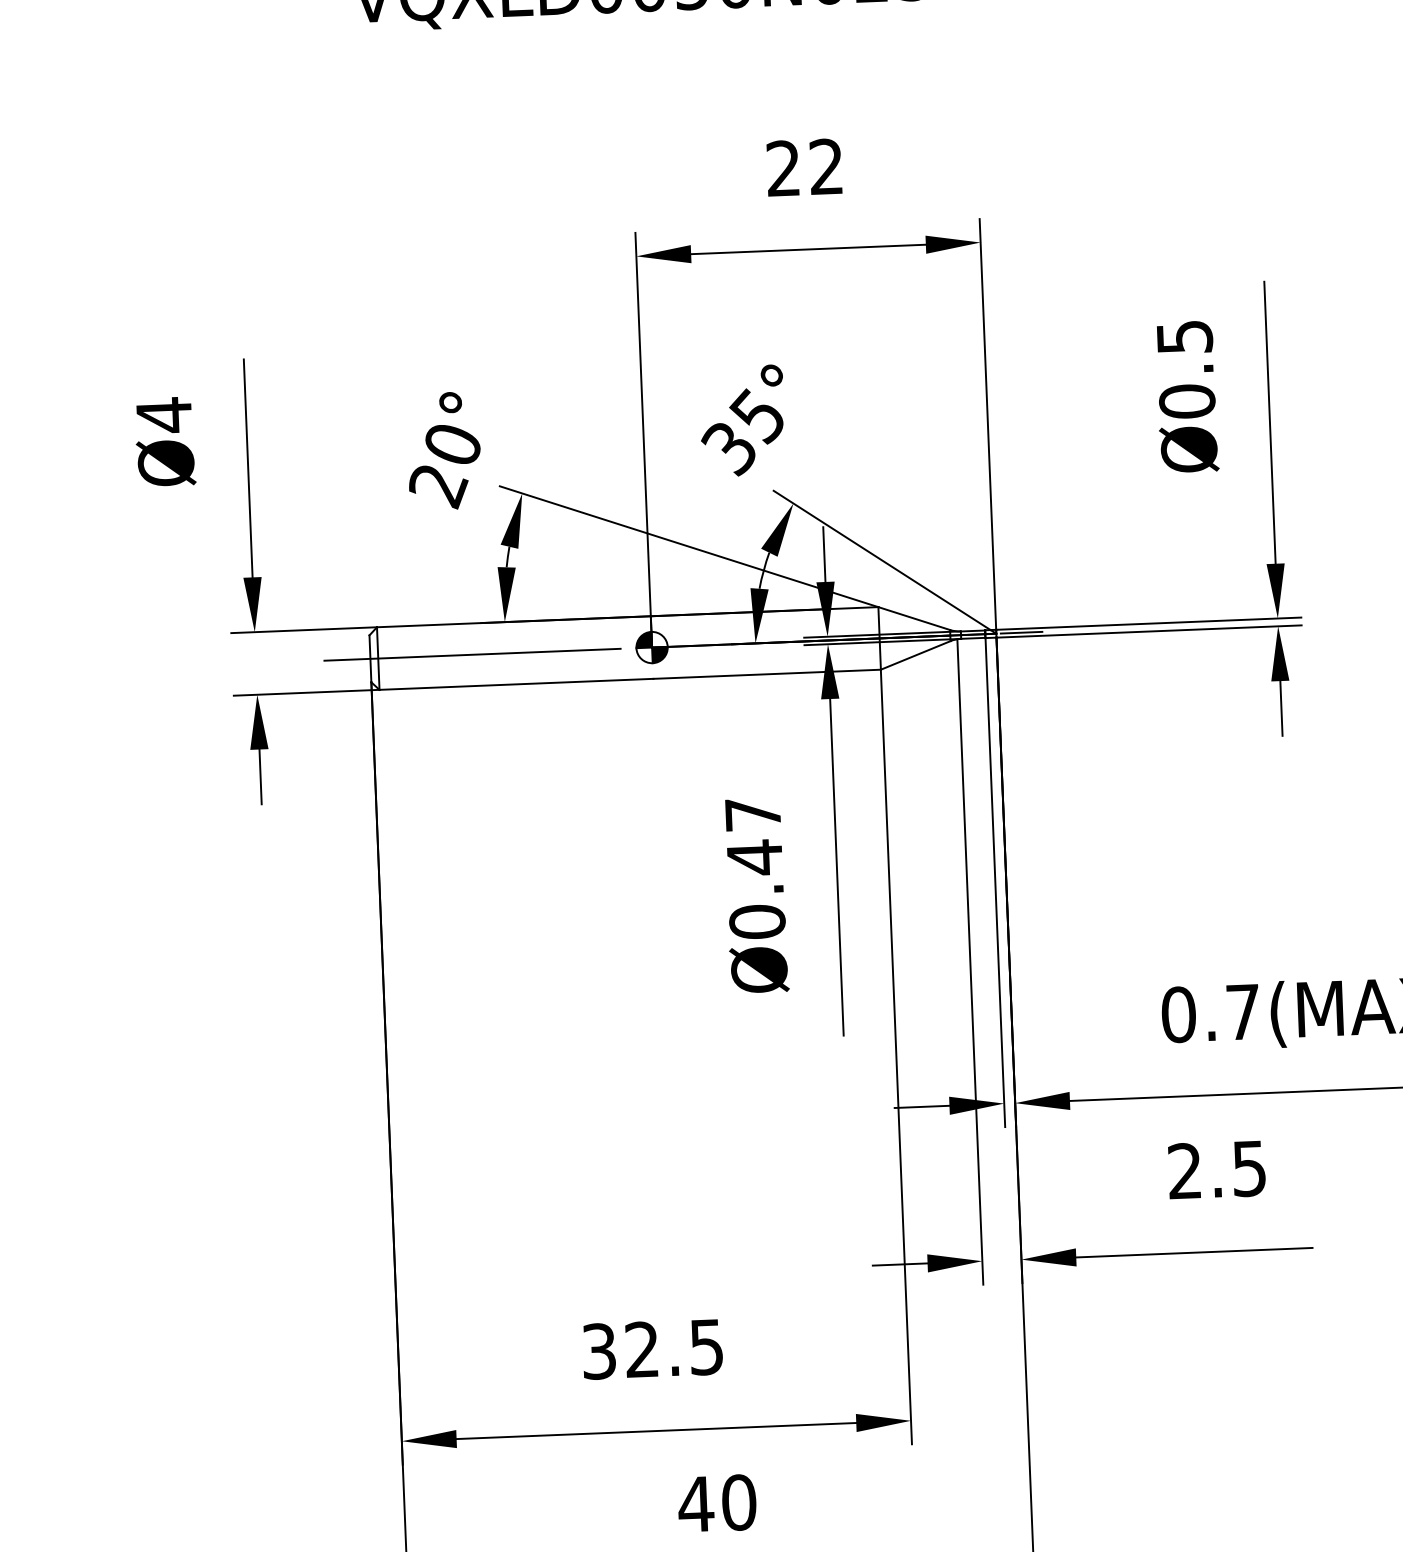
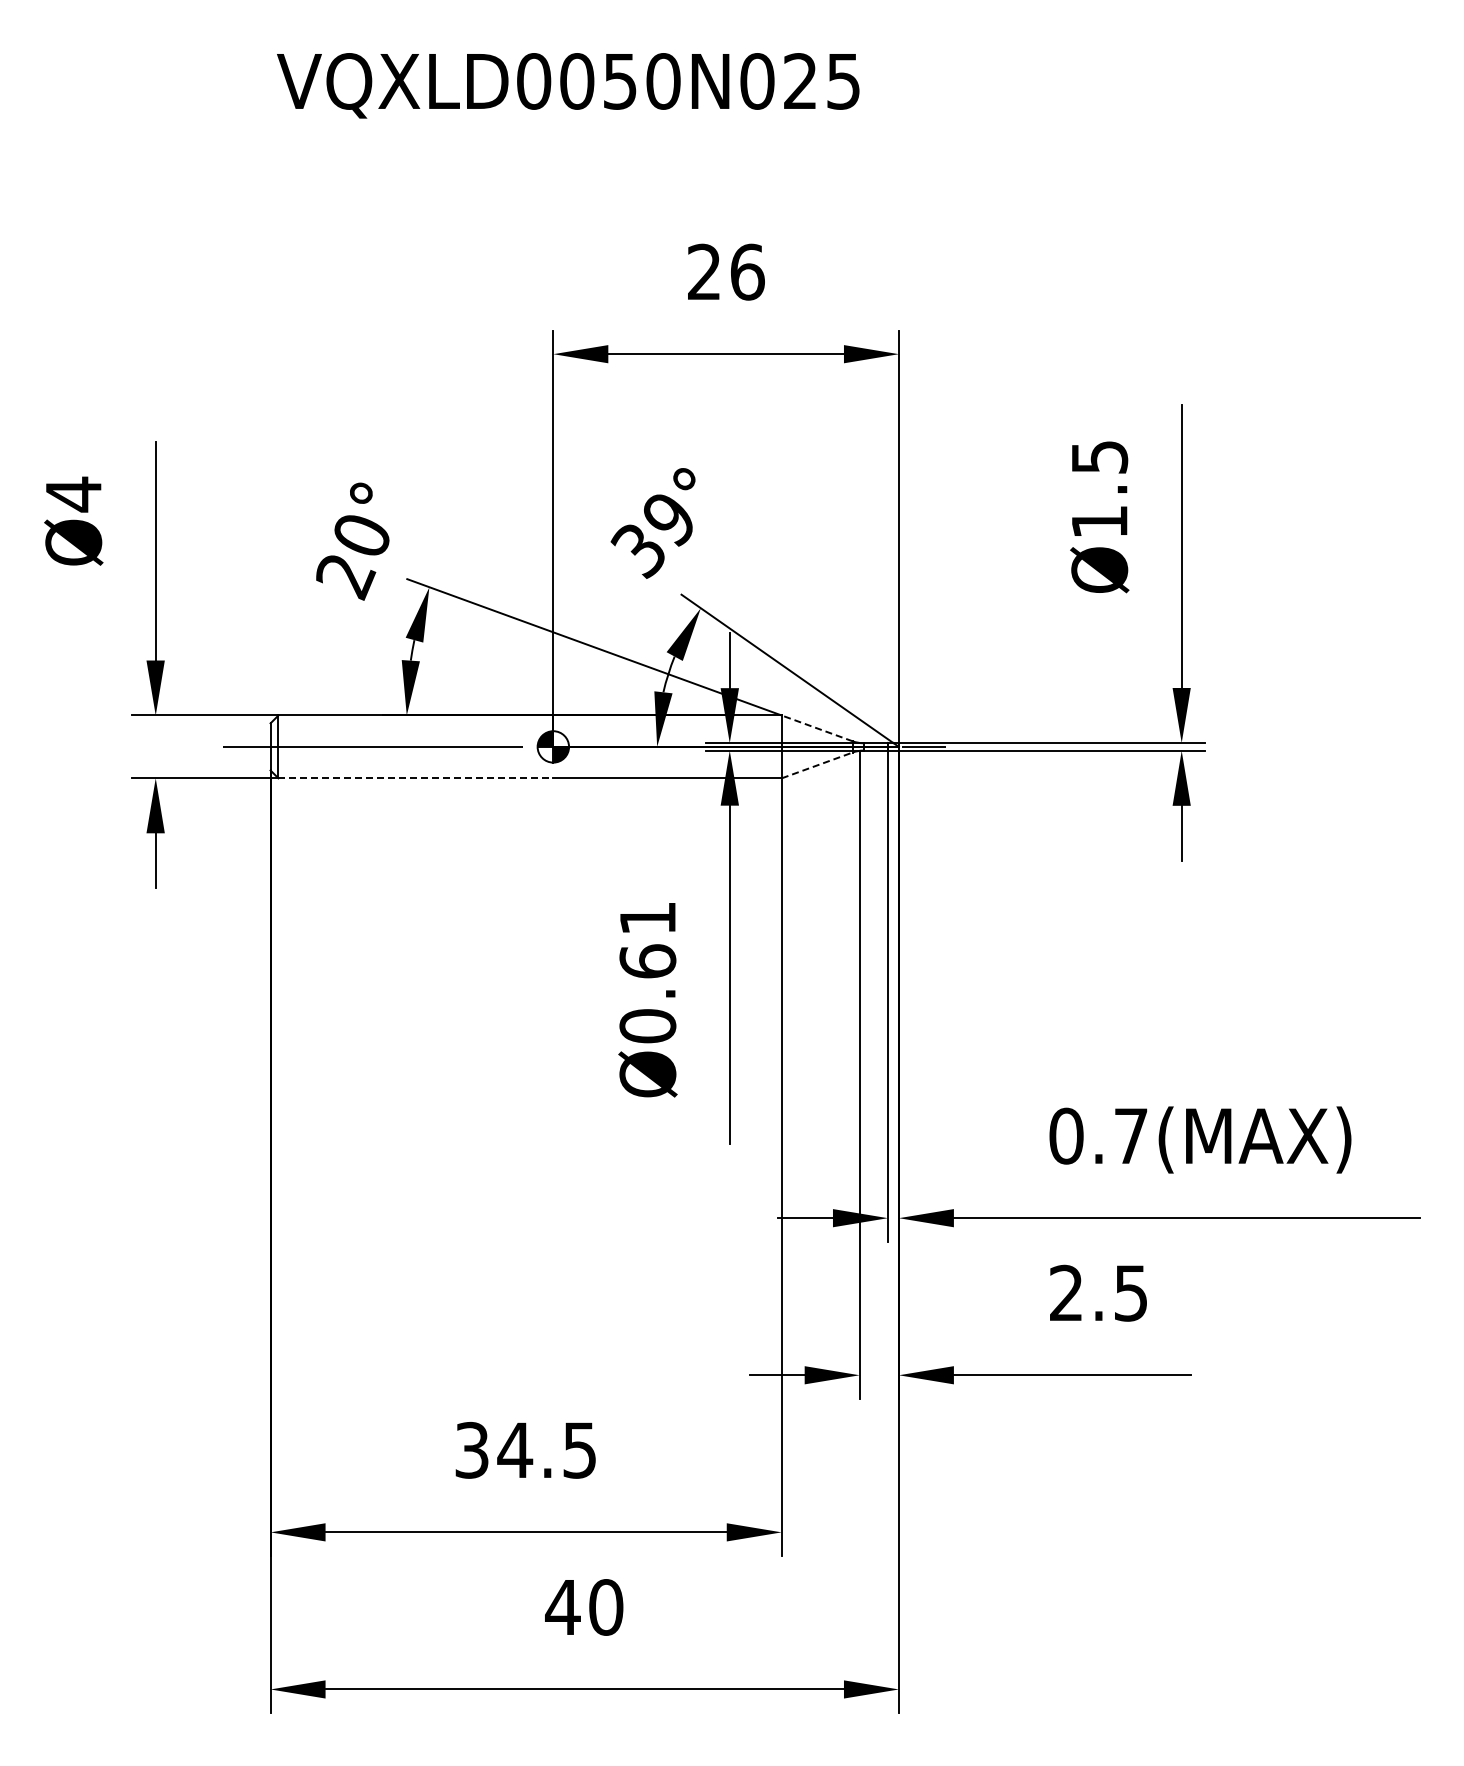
text: (826, 166) -> (747, 271), 22 -> 26
text: (1187, 401) -> (1099, 521), Ø0.5 -> Ø1.5
text: (755, 416) -> (666, 519), 35° -> 39°
line: (914, 618) -> (817, 728), solid -> dashed
line: (915, 655) -> (817, 765), solid -> dashed
line: (517, 684) -> (416, 778), solid -> dashed
text: (753, 836) -> (647, 940), Ø0.47 -> Ø0.61
text: (642, 1348) -> (515, 1449), 32.5 -> 34.5

